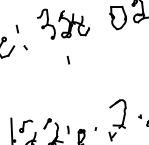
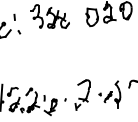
line: (68, 59) -> (50, 44), removed

